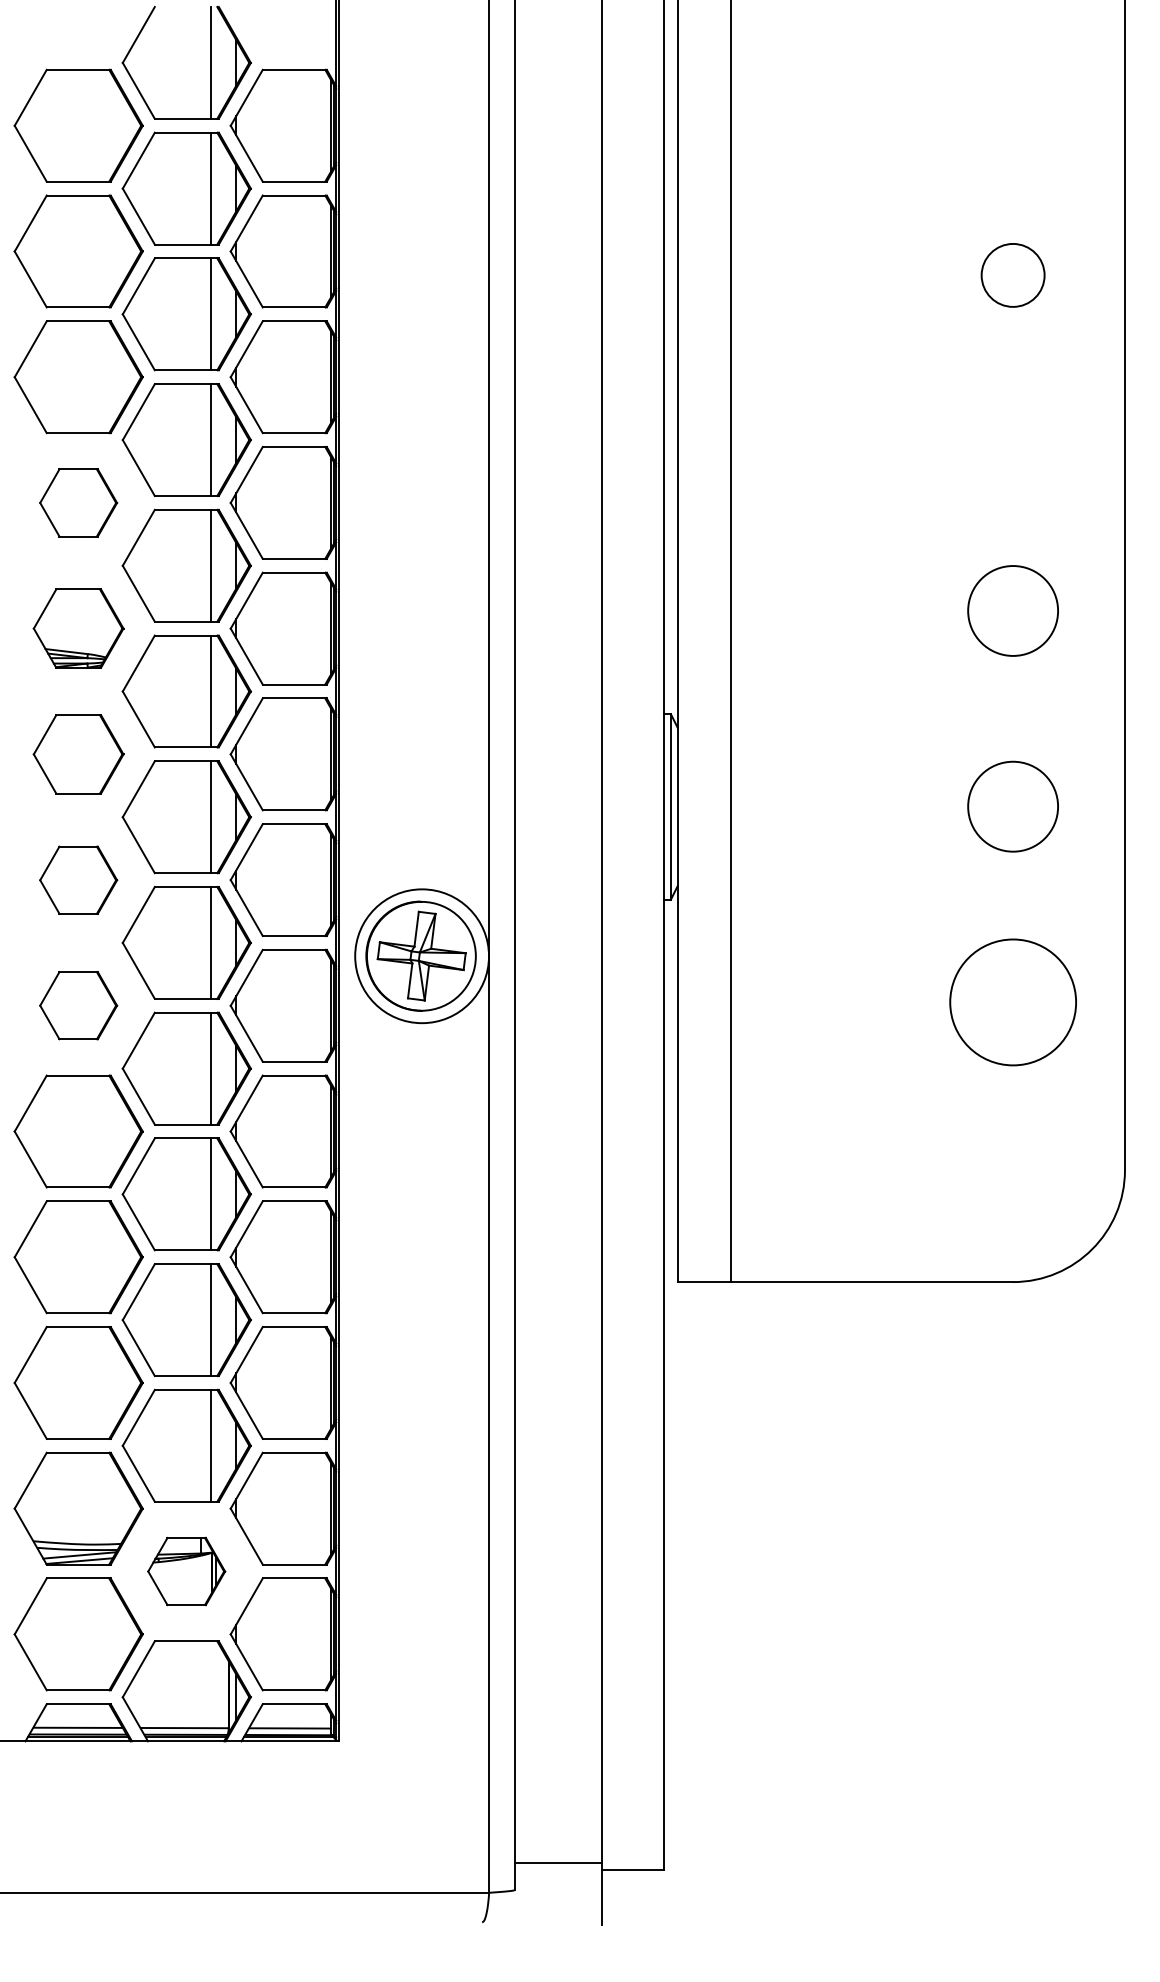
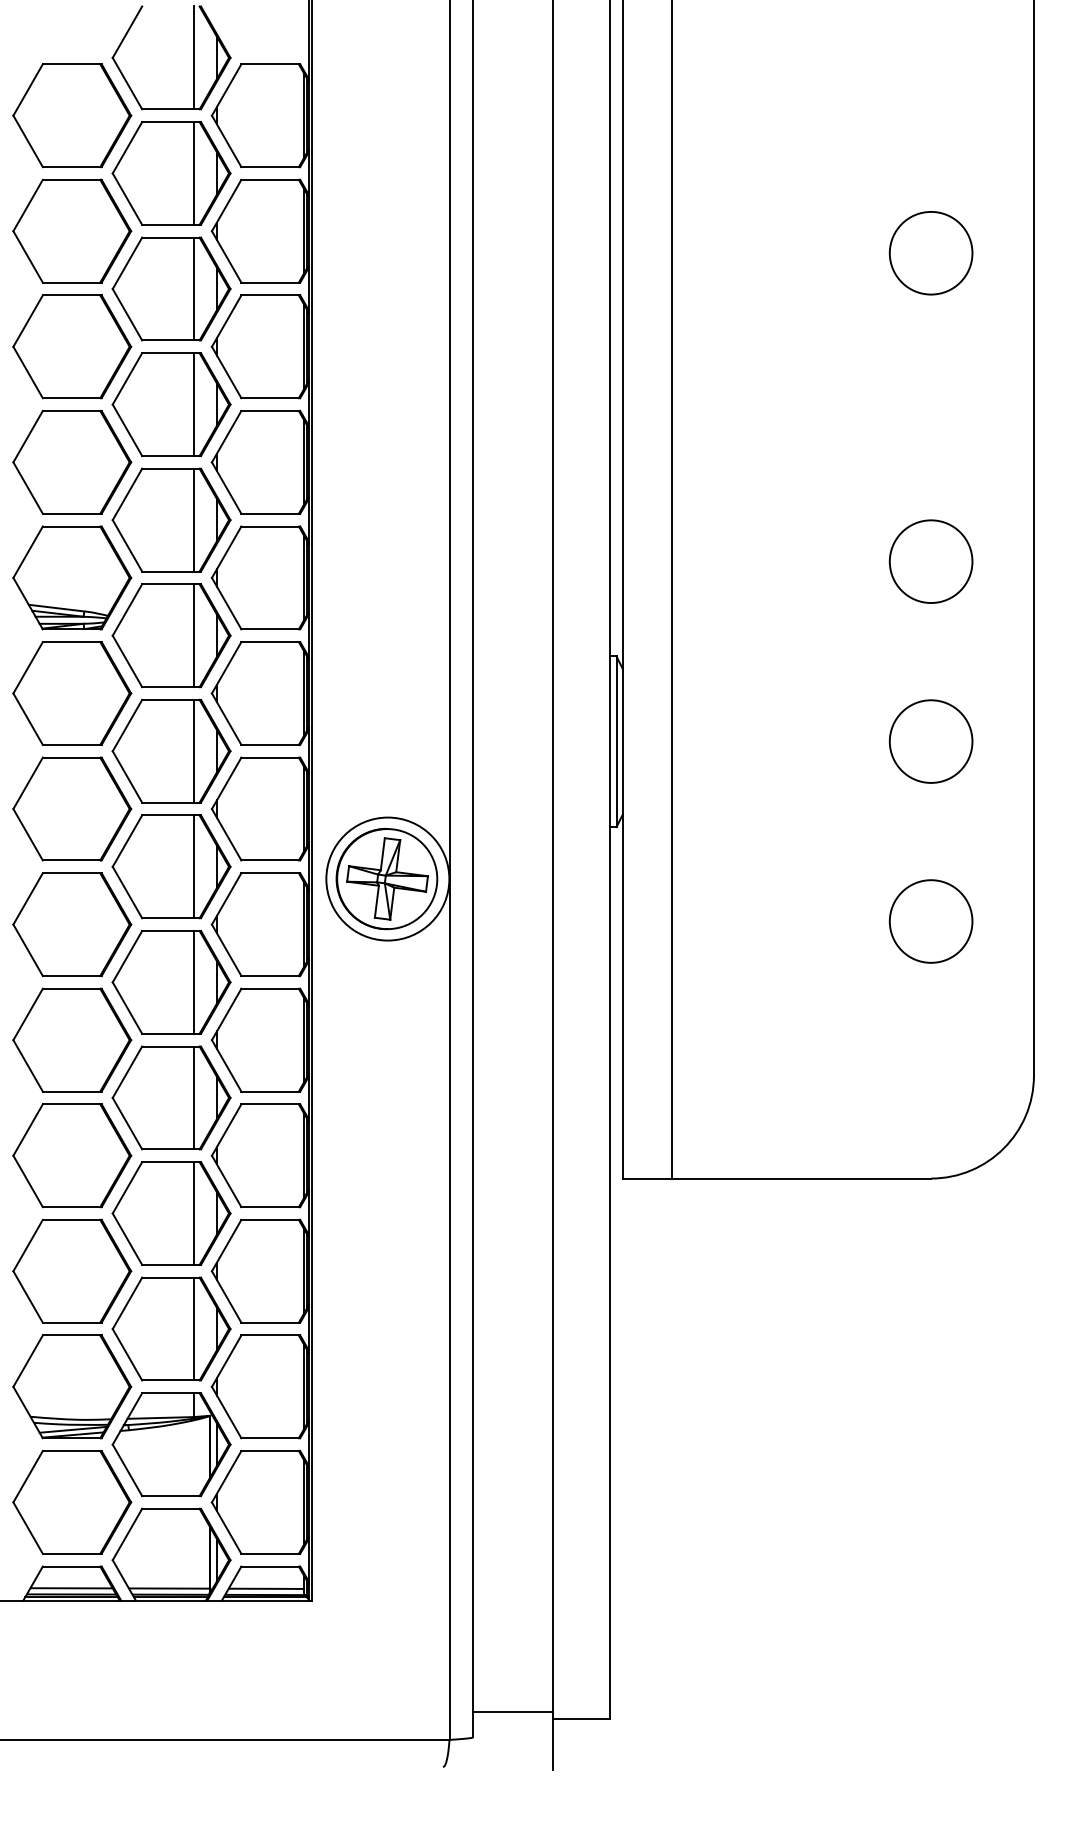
circle: (1013, 275) -> (931, 253), size x1.43
part: (78, 502) -> (72, 461), size x1.67
part: (78, 628) -> (72, 577), size x1.43
part: (78, 754) -> (72, 693), size x1.43
part: (78, 880) -> (72, 809), size x1.67
circle: (1012, 1002) -> (930, 921), size x0.71
part: (78, 1005) -> (72, 924), size x1.67
part: (186, 1571) -> (171, 1444), size x1.67

